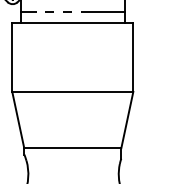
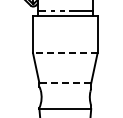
line: (71, 92) -> (64, 53), solid -> dashed
line: (73, 148) -> (65, 83), solid -> dashed

